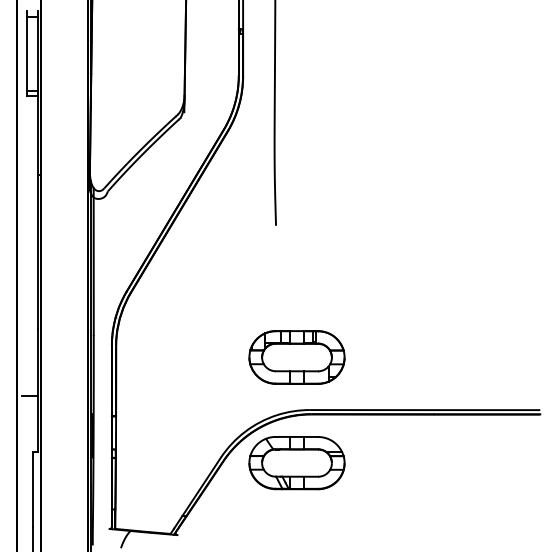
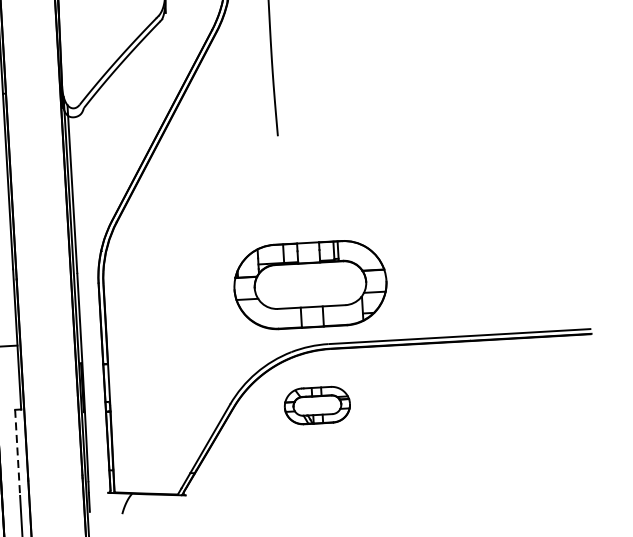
part: (296, 357) -> (309, 285), size x1.4
part: (296, 463) -> (316, 405), size x0.6
line: (32, 489) -> (17, 452), solid -> dashed

